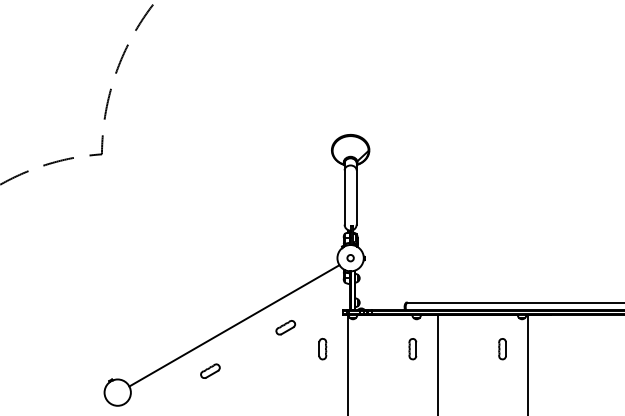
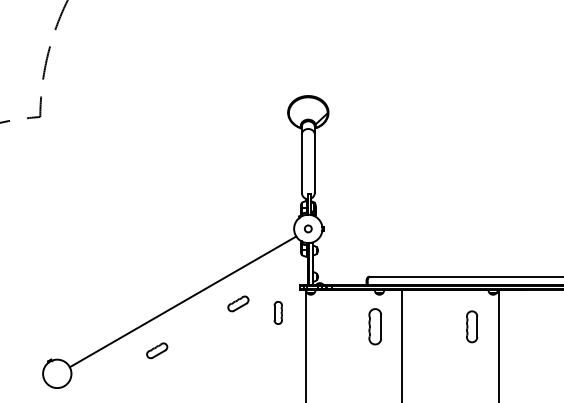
part: (322, 349) -> (277, 313), moved
part: (412, 349) -> (375, 327), size x1.6
part: (502, 349) -> (472, 327), size x1.4

